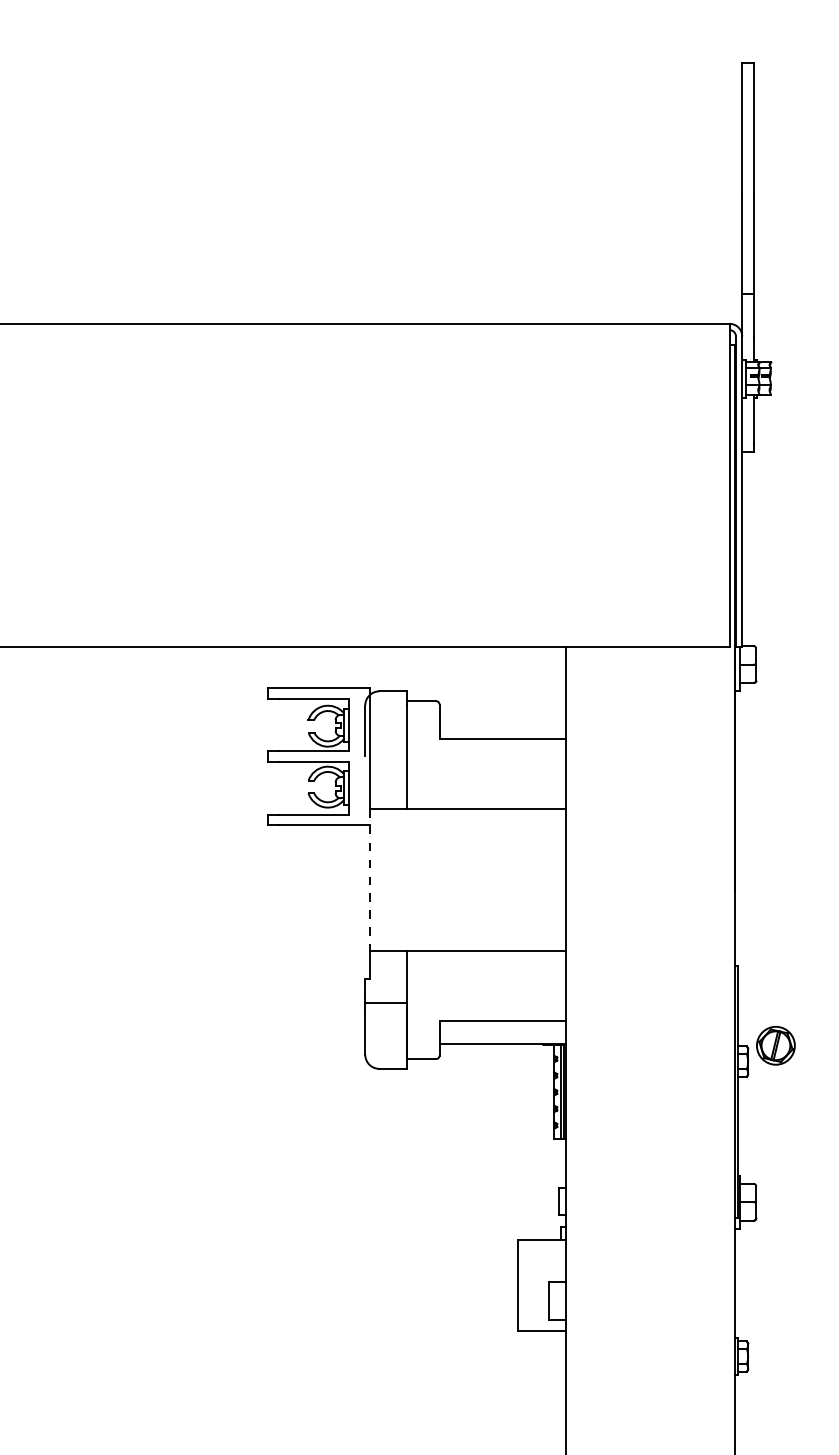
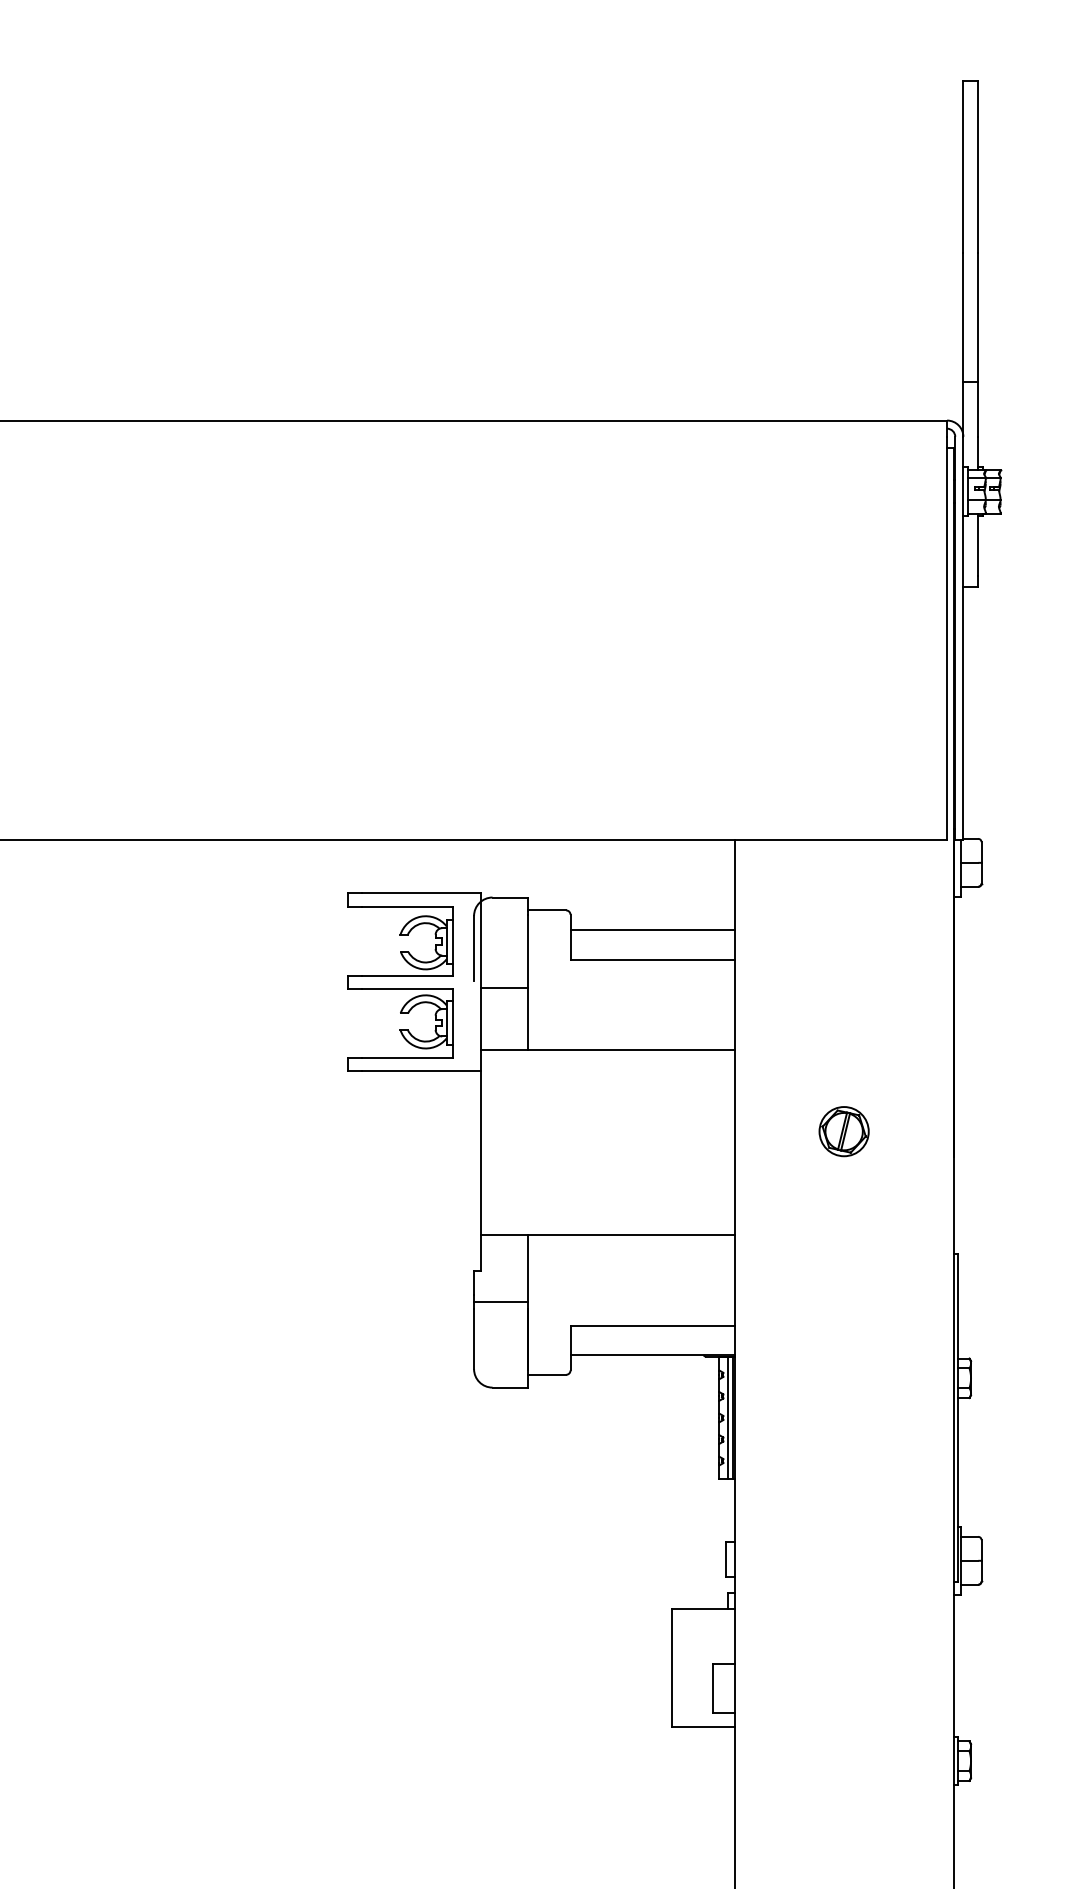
line: (502, 716) -> (652, 930), added
line: (387, 760) -> (503, 987), added
line: (370, 880) -> (480, 1143), dashed -> solid
part: (775, 1045) -> (843, 1131), moved

